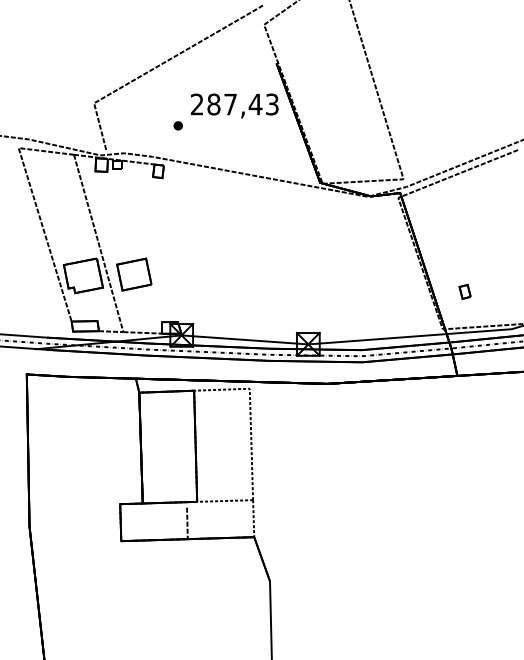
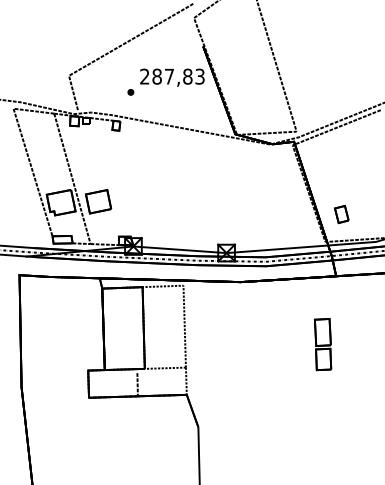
text: (255, 104) -> (187, 76), 287,43 -> 287,83
part: (464, 291) -> (341, 214), size x1.67
part: (438, 468) -> (322, 344), added

